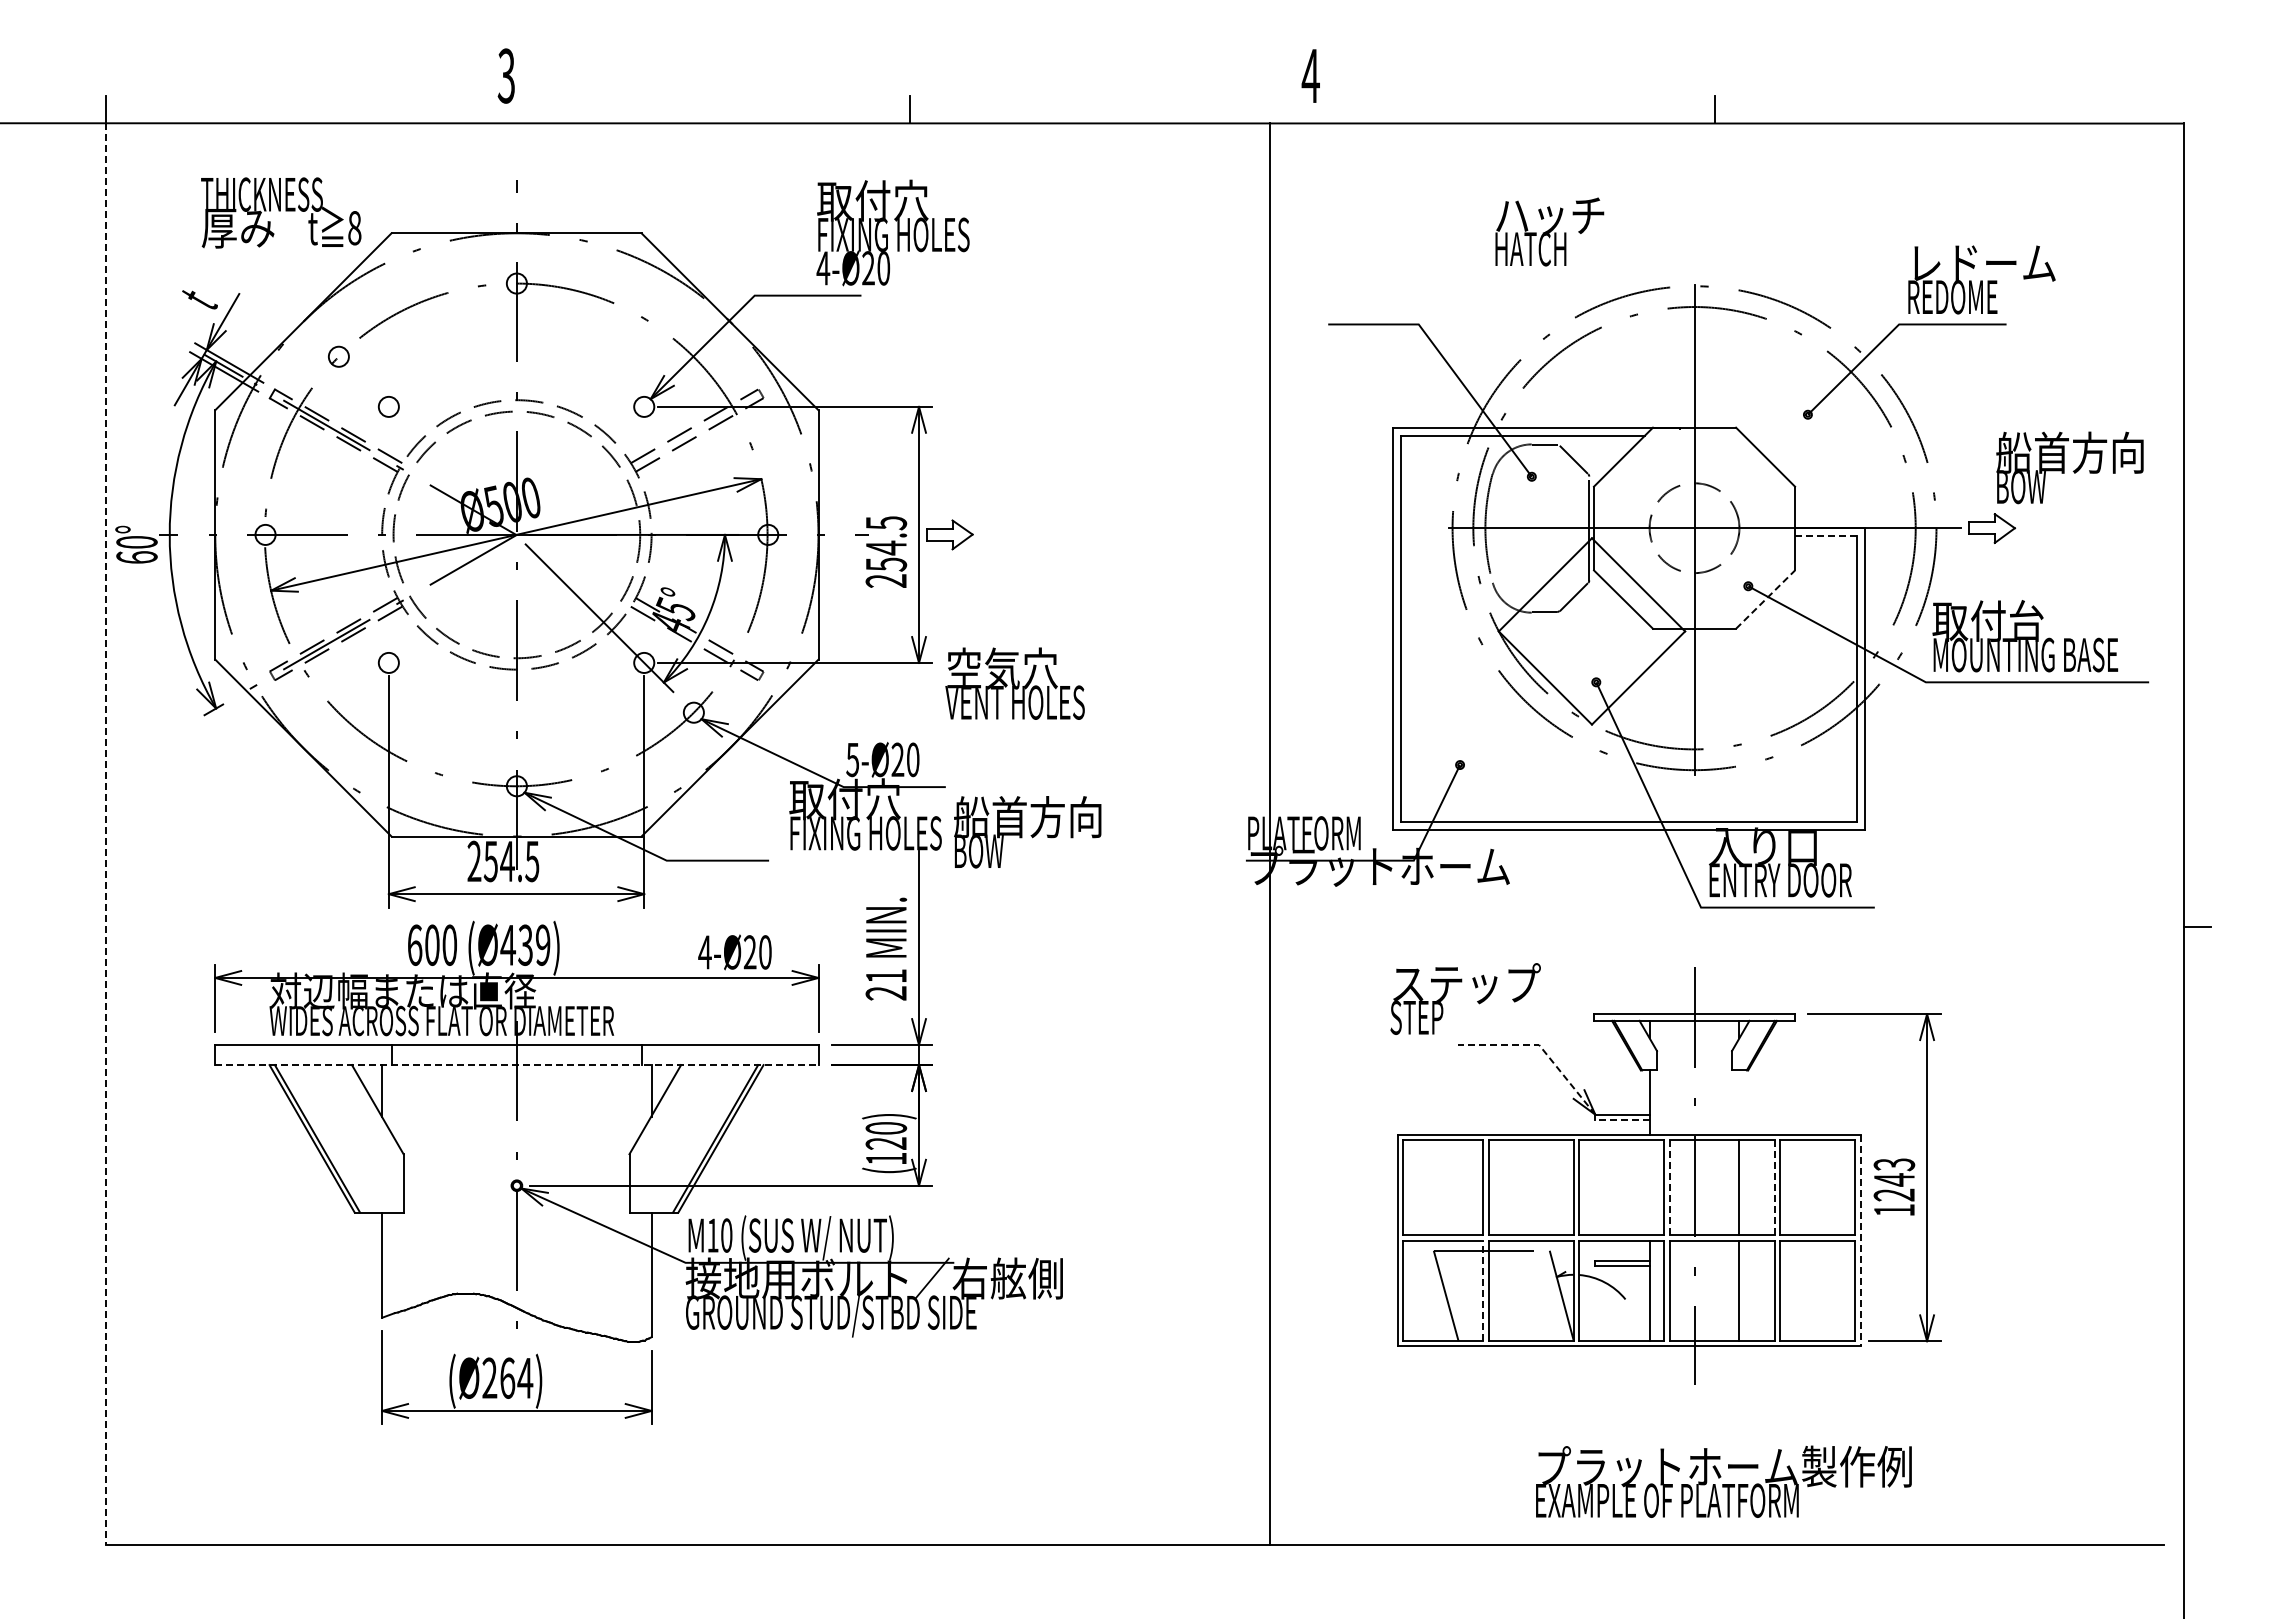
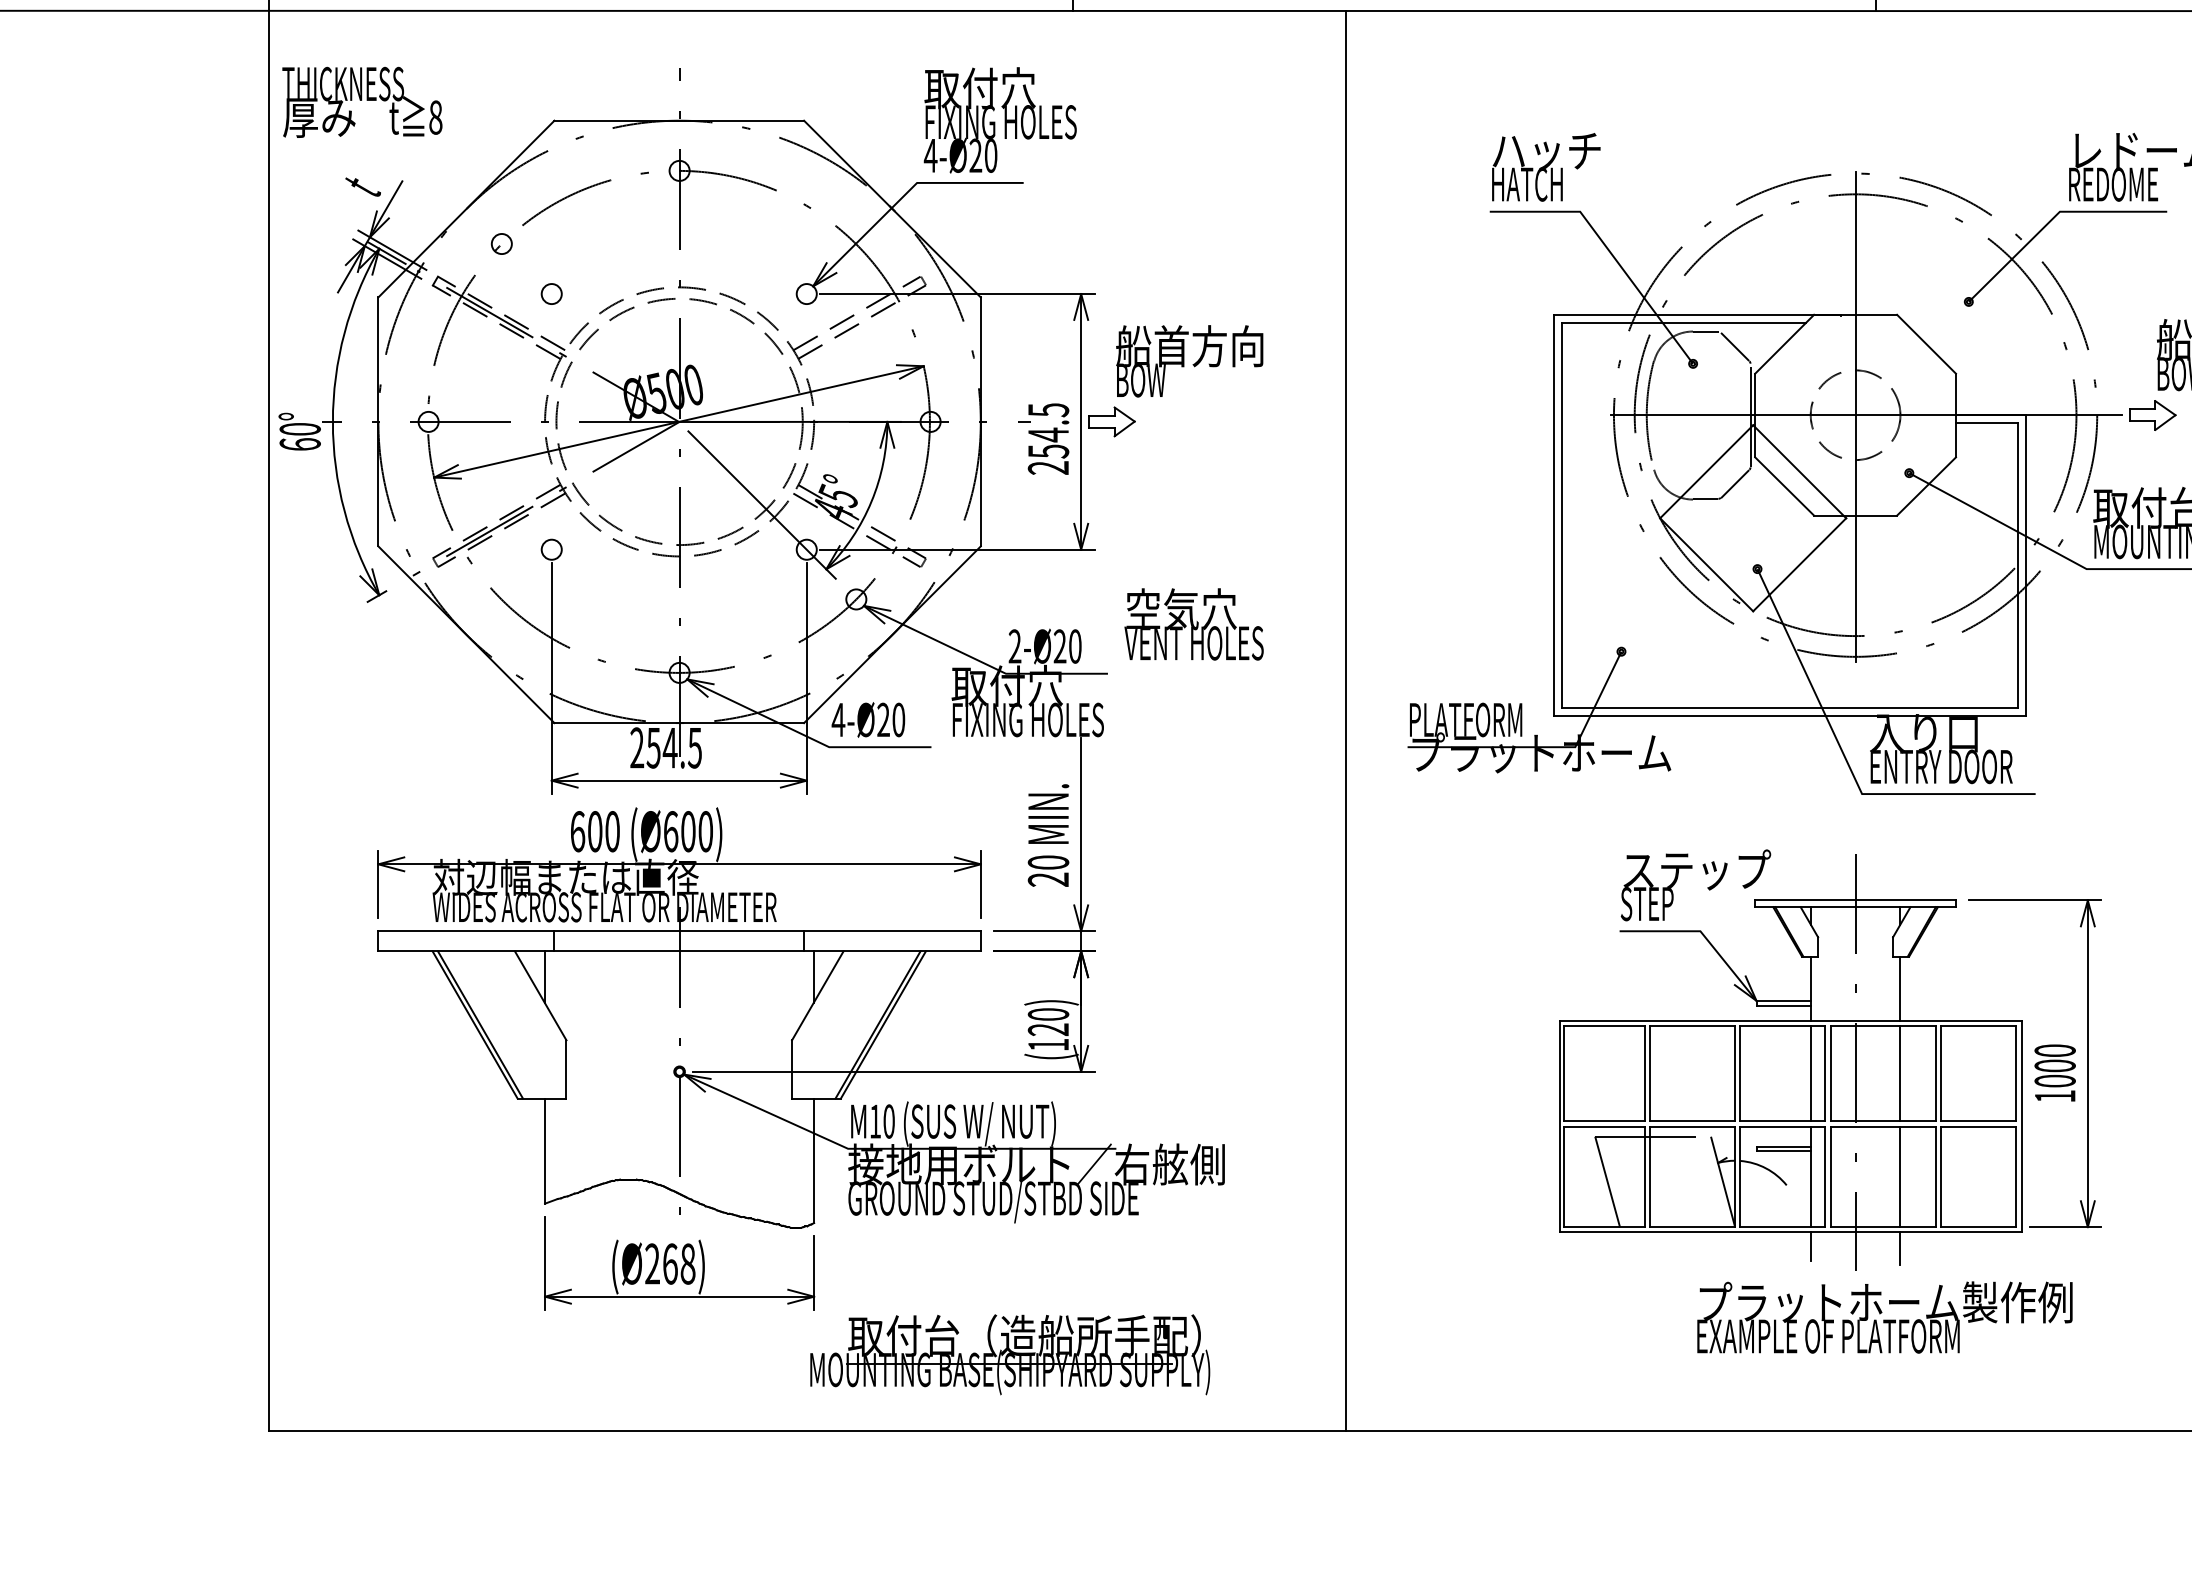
text: (281, 212) -> (362, 101), moved
text: (1549, 231) -> (1545, 166), moved
text: (892, 232) -> (999, 119), moved
line: (1826, 536) -> (1987, 423), dashed -> solid
line: (1765, 599) -> (1926, 486), dashed -> solid
text: (1014, 683) -> (1193, 624), moved
text: (852, 759) -> (1014, 646), 5-Ø20 -> 2-Ø20
text: (1027, 832) -> (1189, 361), moved
line: (106, 834) -> (269, 721), dashed -> solid
line: (1269, 834) -> (1345, 721), moved
text: (525, 944) -> (688, 830), (Ø439) -> (Ø600)
text: (734, 952) -> (867, 720), moved
text: (886, 976) -> (1048, 862), 21 -> 20
text: (1465, 998) -> (1695, 884), moved
line: (1541, 1048) -> (1702, 934), dashed -> solid
line: (516, 1065) -> (679, 951), dashed -> solid
line: (1739, 1102) -> (1900, 988), added
line: (1621, 1120) -> (1782, 1006), dashed -> solid
text: (1894, 1179) -> (2055, 1065), 1243 -> 1000
line: (1649, 1187) -> (1810, 1073), added
line: (1669, 1187) -> (1830, 1073), dashed -> solid
line: (1774, 1187) -> (1935, 1073), dashed -> solid
line: (1860, 1240) -> (2021, 1126), dashed -> solid
line: (1483, 1290) -> (1644, 1176), dashed -> solid
line: (1649, 1360) -> (1810, 1246), added
line: (1739, 1361) -> (1900, 1247), added
text: (525, 1377) -> (688, 1263), (Ø264) -> (Ø268)
part: (847, 1468) -> (1009, 1354), added
text: (1723, 1481) -> (1884, 1317), moved

